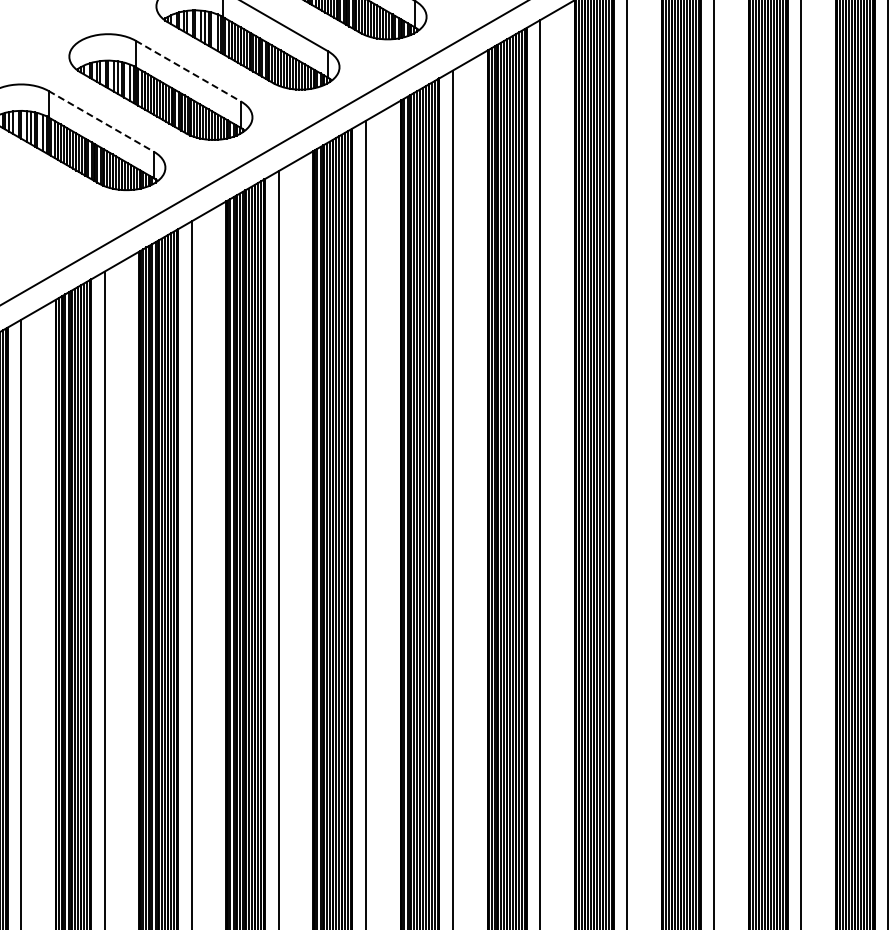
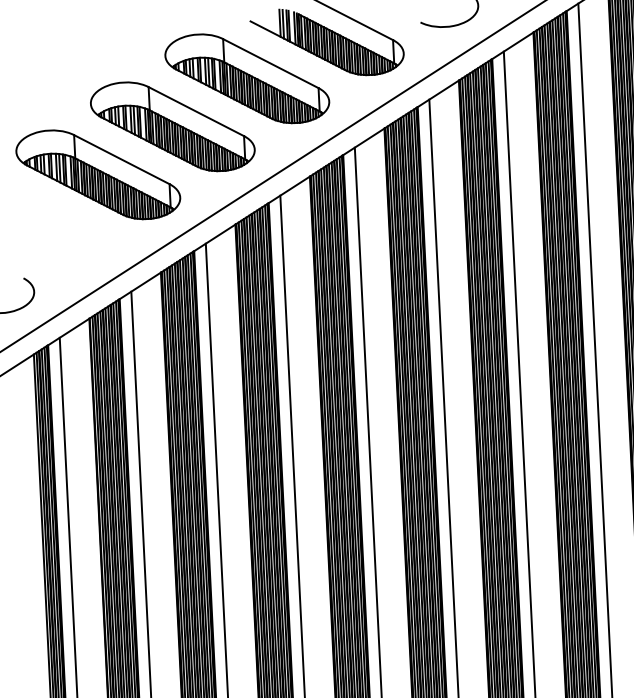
line: (188, 71) -> (196, 111), dashed -> solid
line: (101, 121) -> (121, 159), dashed -> solid

